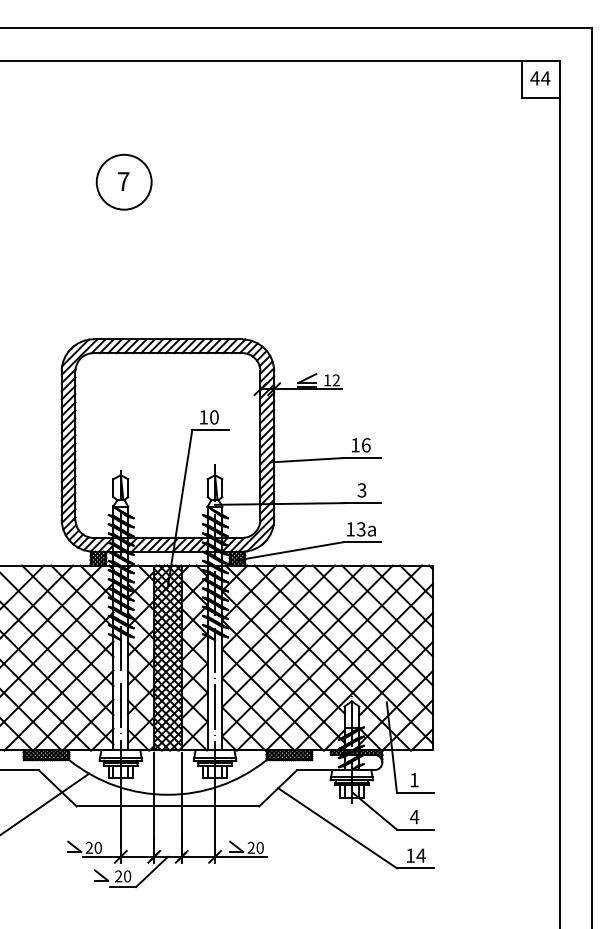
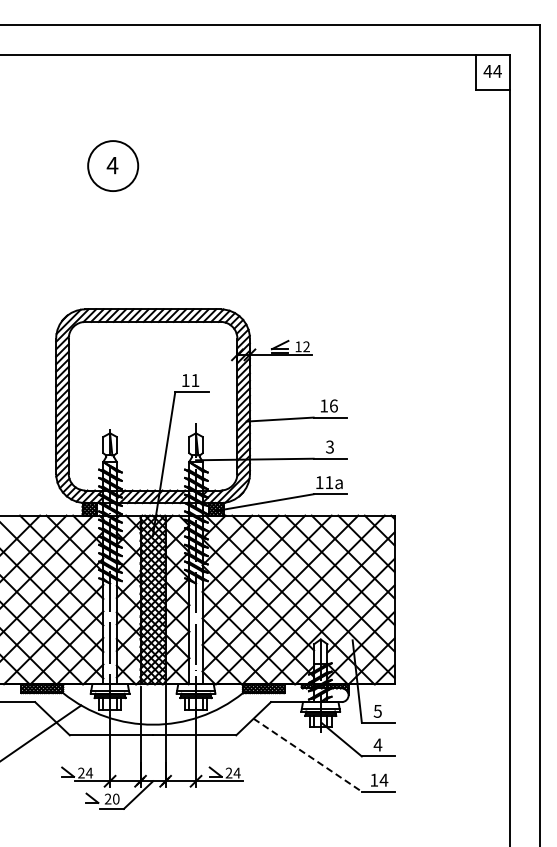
text: (123, 181) -> (112, 165), 7 -> 4
text: (214, 417) -> (195, 380), 10 -> 11
text: (361, 529) -> (329, 482), 13 -> 11
text: (414, 780) -> (377, 711), 1 -> 5
line: (338, 828) -> (308, 755), solid -> dashed
text: (98, 847) -> (89, 772), 20 -> 24
text: (259, 847) -> (236, 772), 20 -> 24

